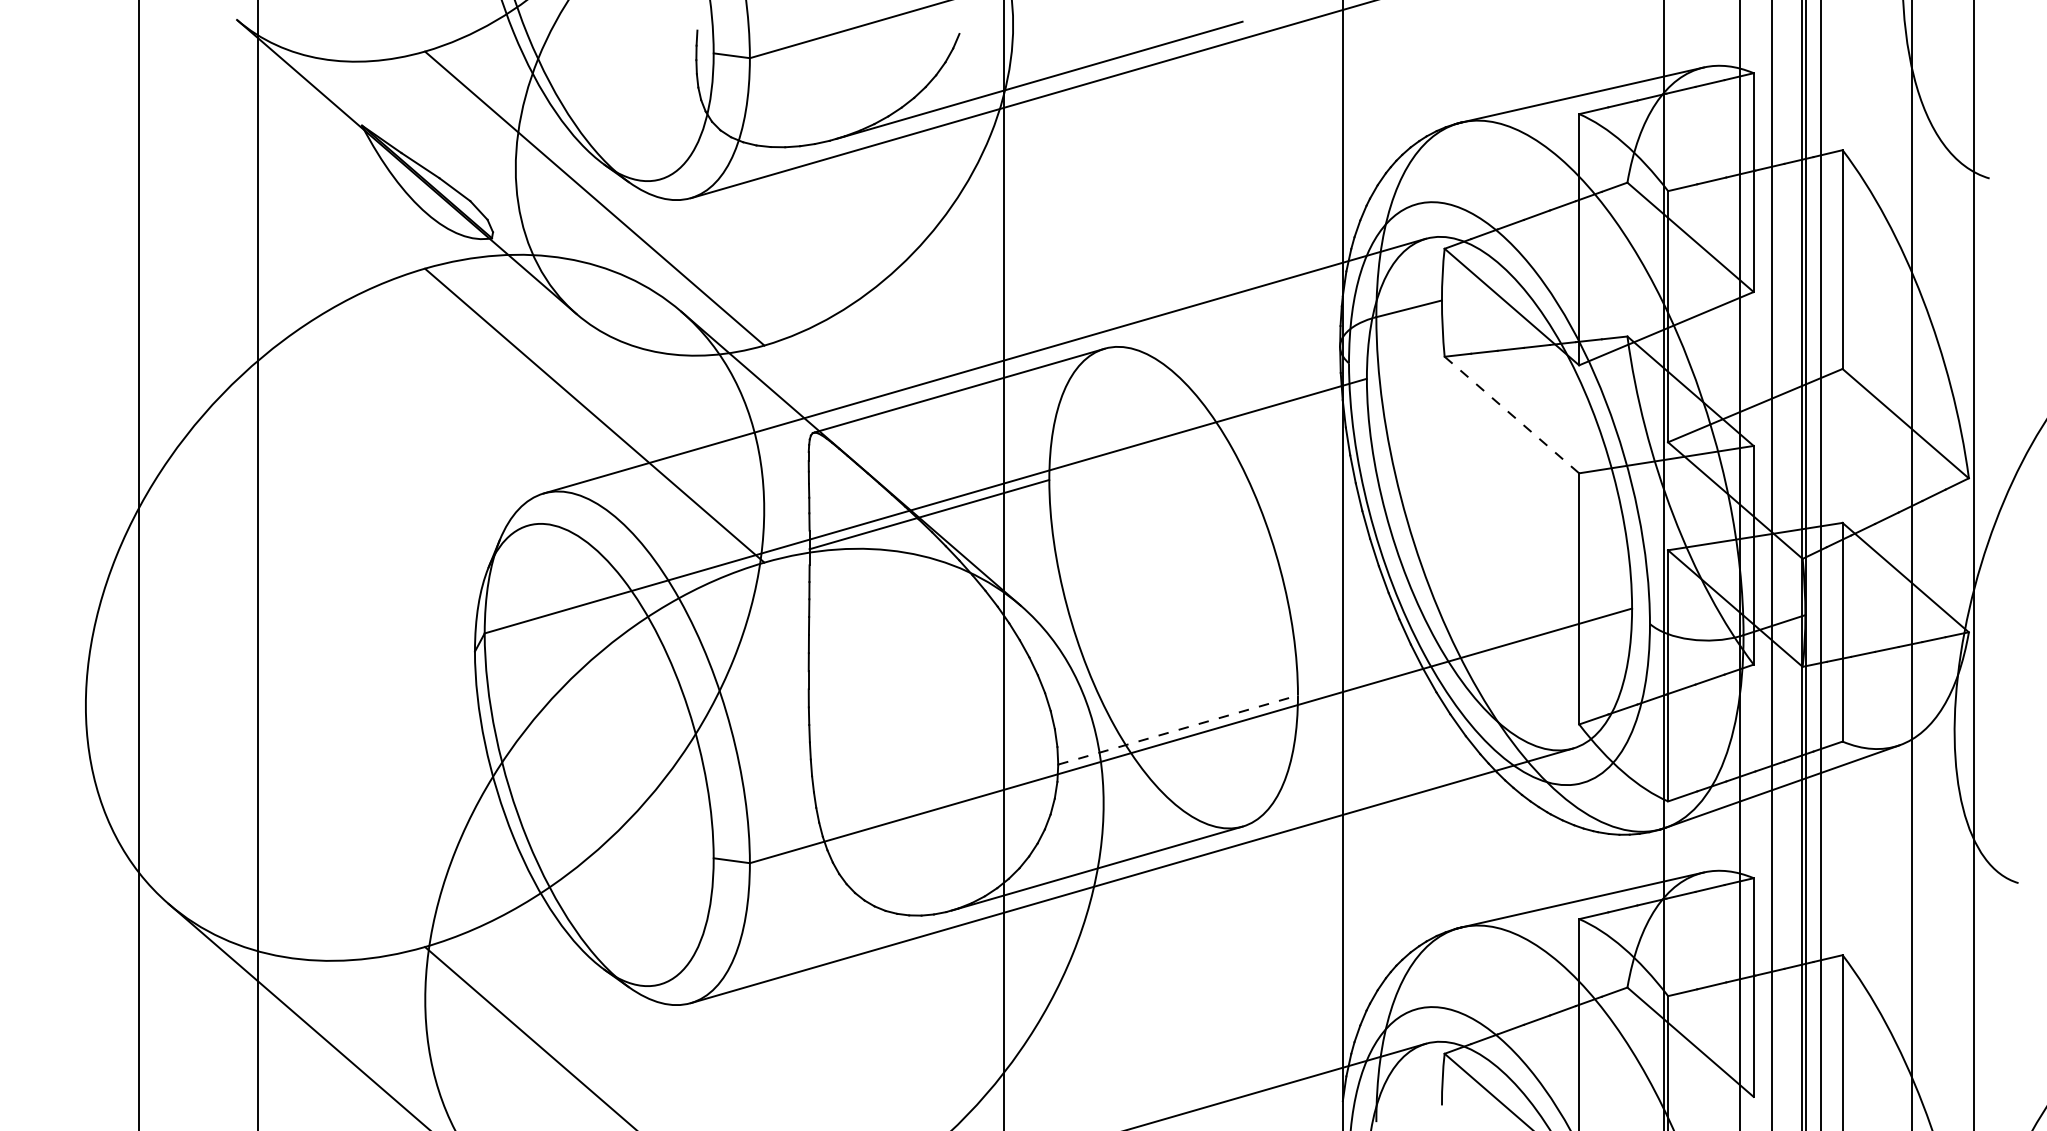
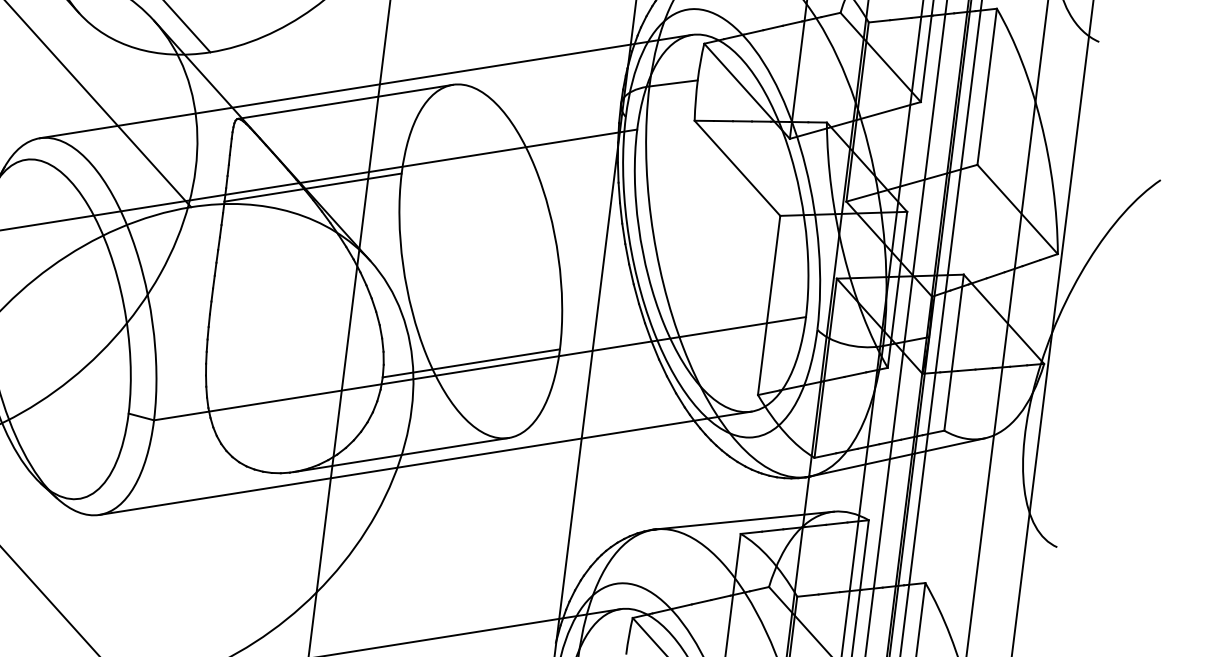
line: (1511, 415) -> (737, 168), dashed -> solid
line: (1178, 730) -> (471, 363), dashed -> solid

